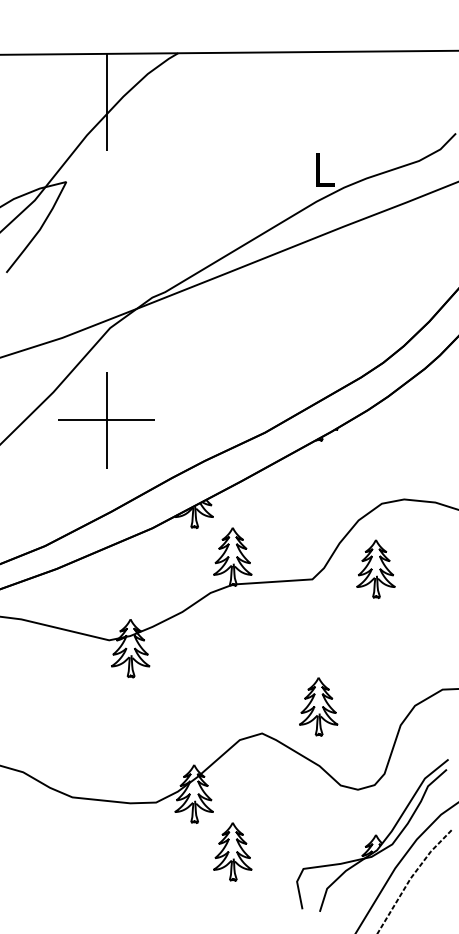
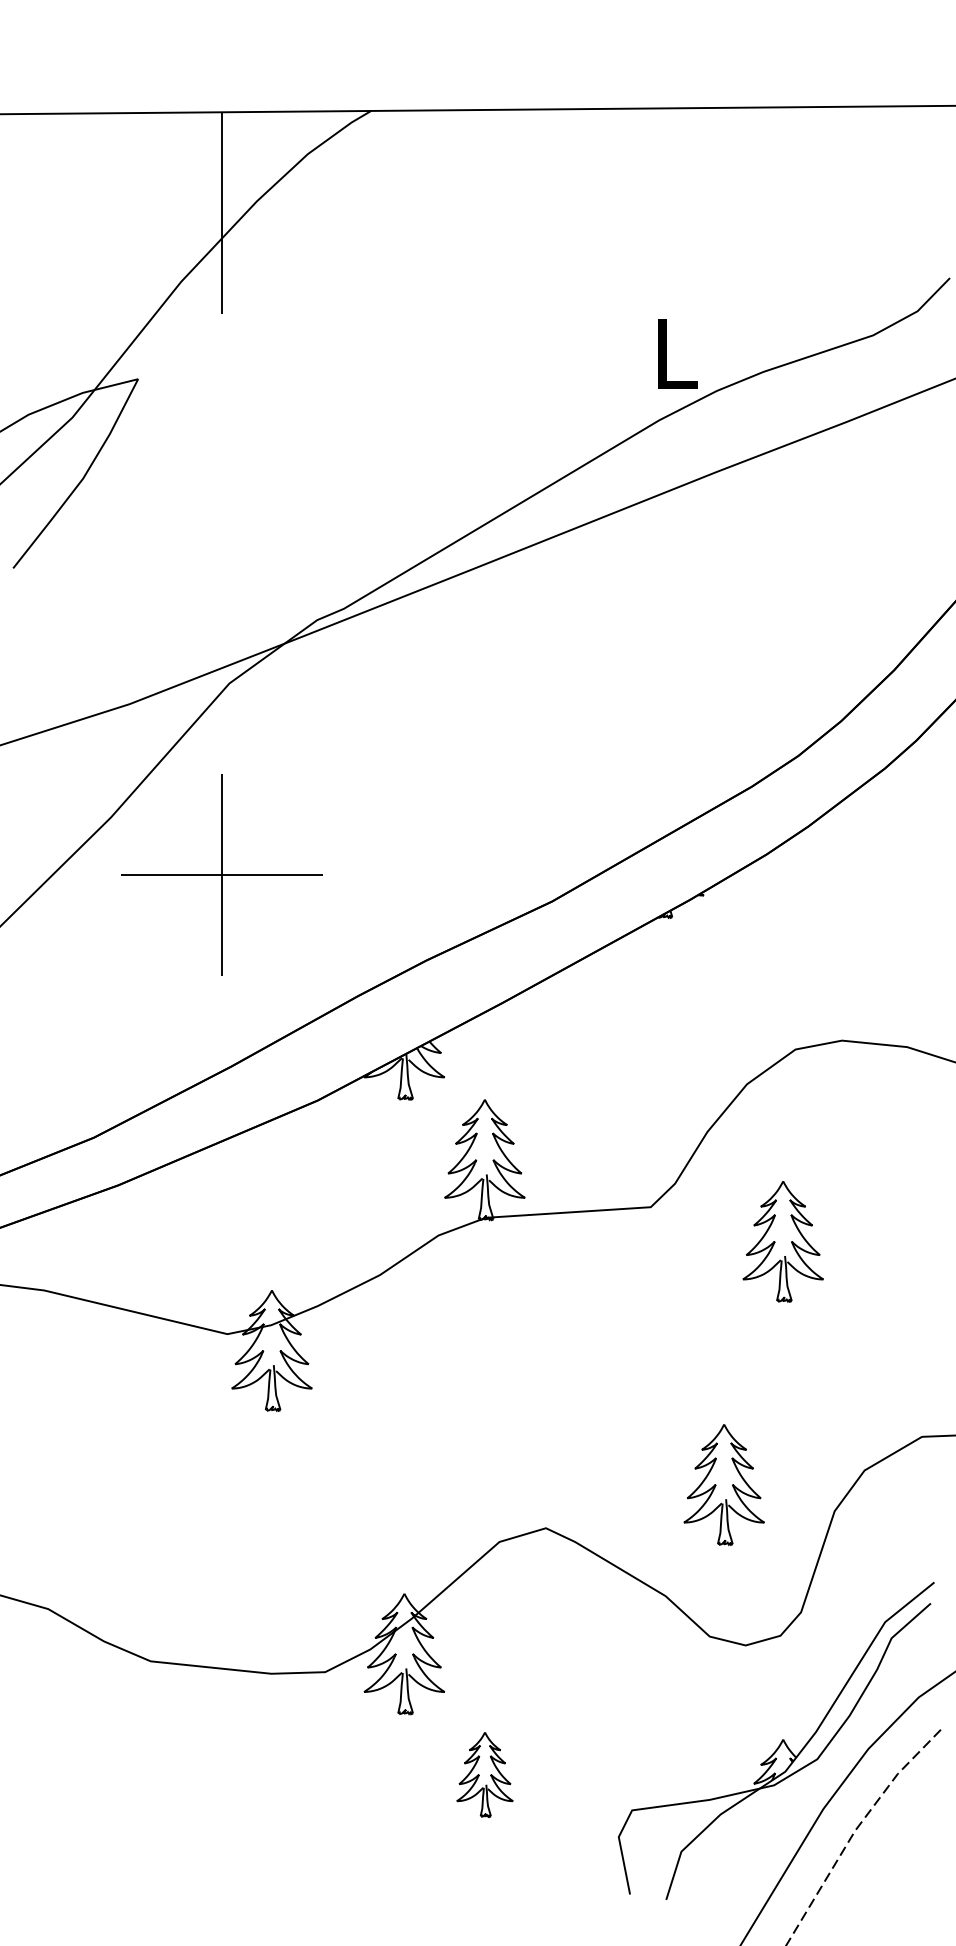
part: (375, 568) -> (782, 1240), moved
part: (318, 706) -> (723, 1484), moved
part: (232, 851) -> (484, 1774), size x0.7

